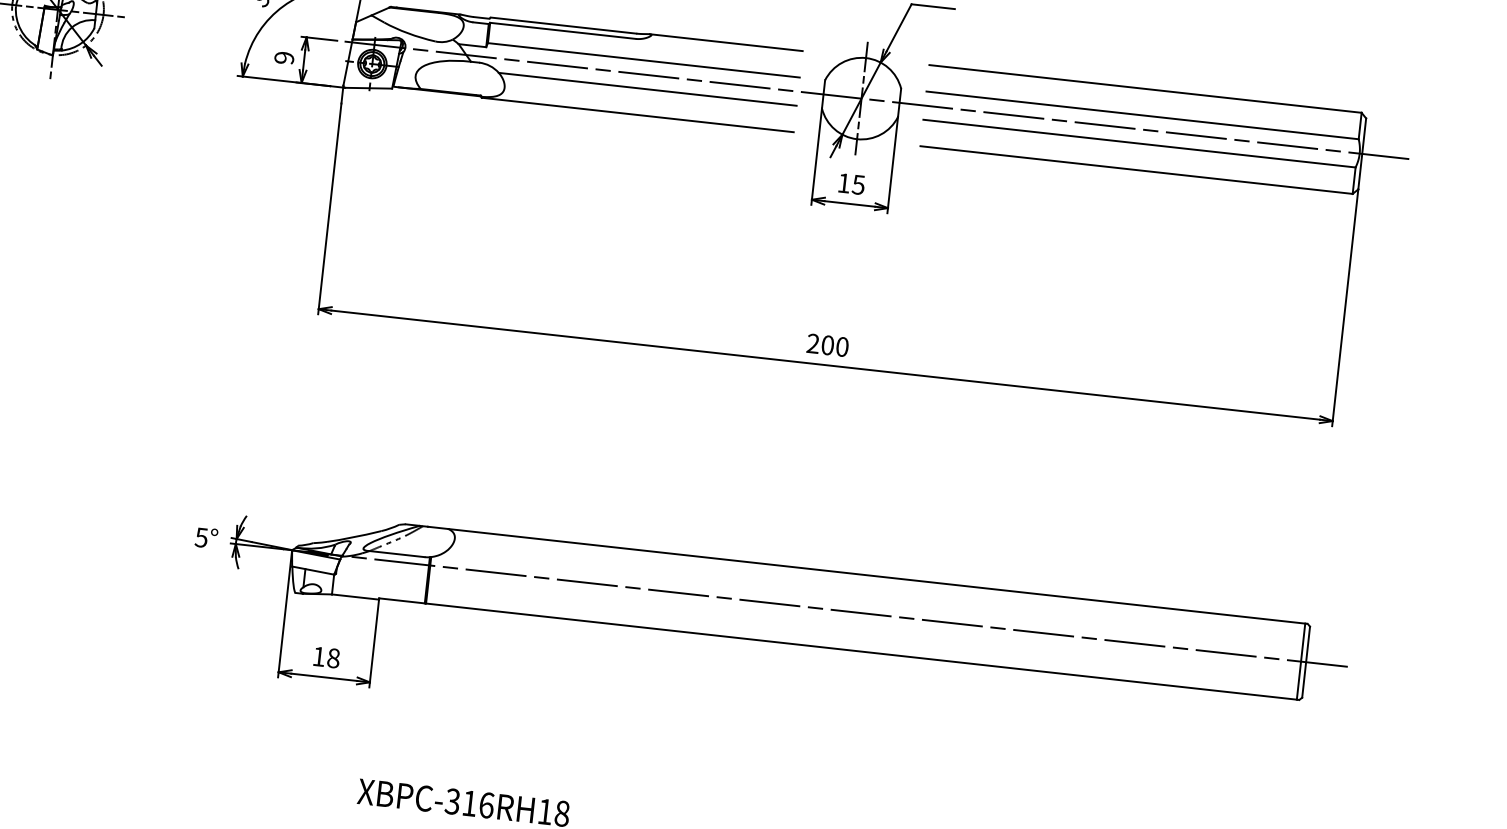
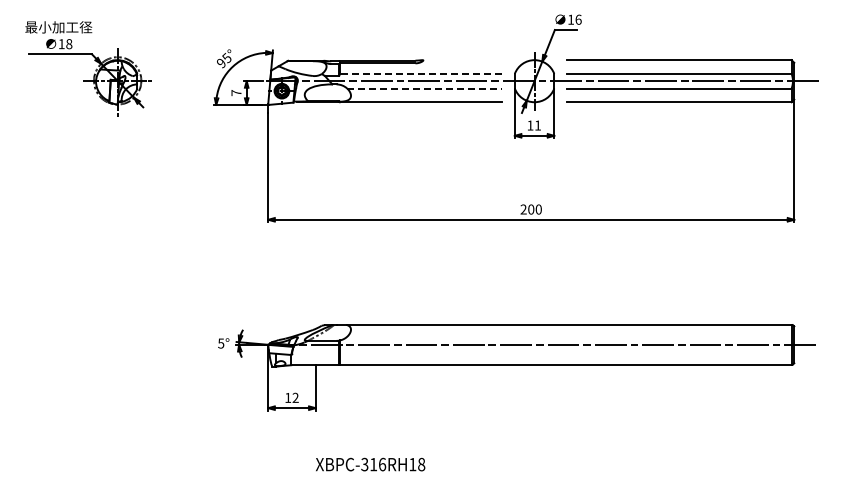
line: (725, 43) -> (461, 60), removed
text: (284, 58) -> (236, 93), 9 -> 7
line: (643, 59) -> (420, 73), solid -> dashed
line: (647, 89) -> (424, 88), solid -> dashed
text: (857, 184) -> (537, 125), 15 -> 11
text: (333, 657) -> (295, 397), 18 -> 12

